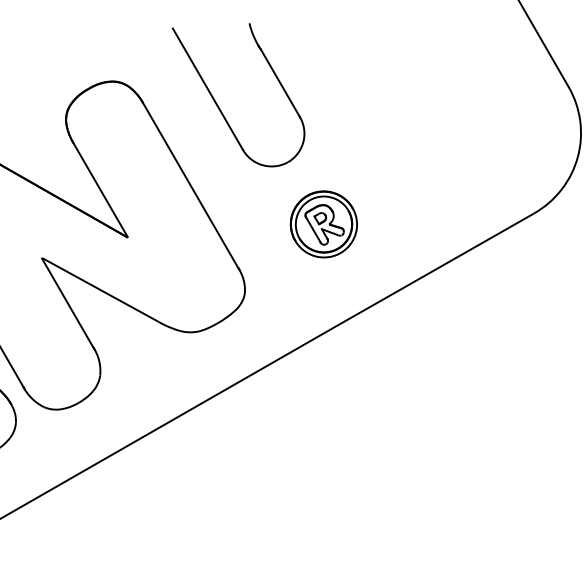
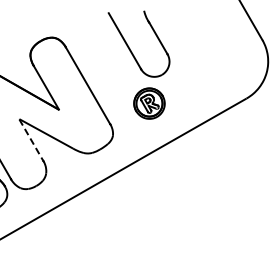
part: (219, 104) -> (130, 48), moved
line: (68, 304) -> (31, 140), solid -> dashed

